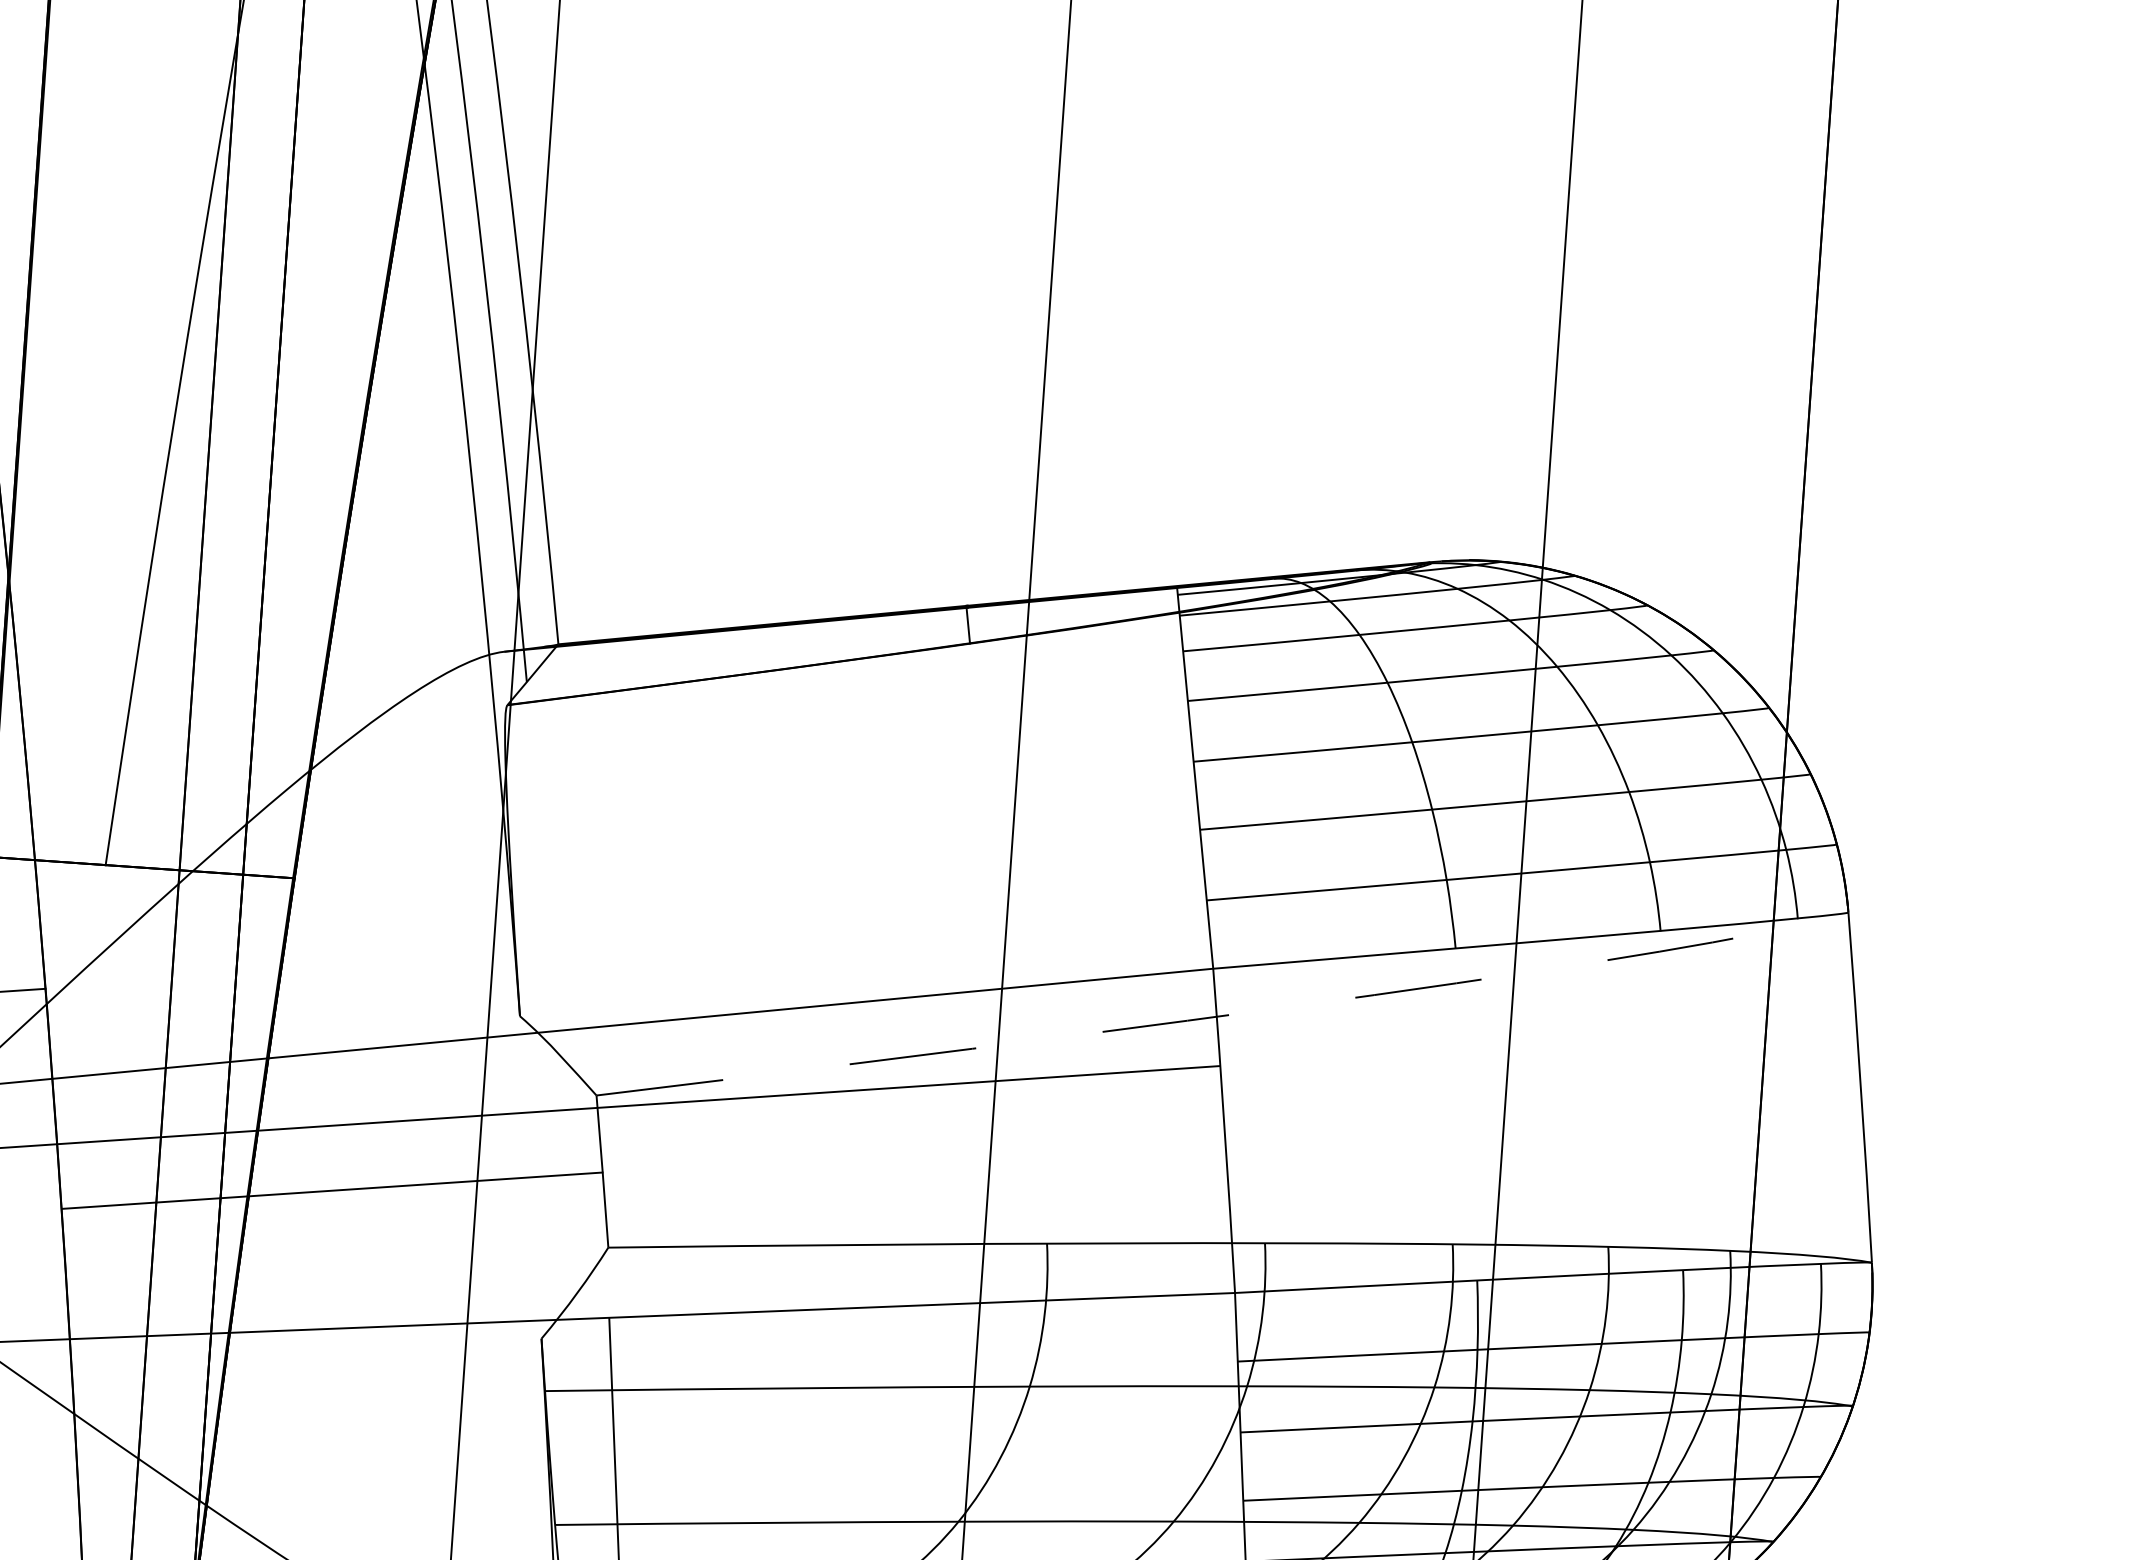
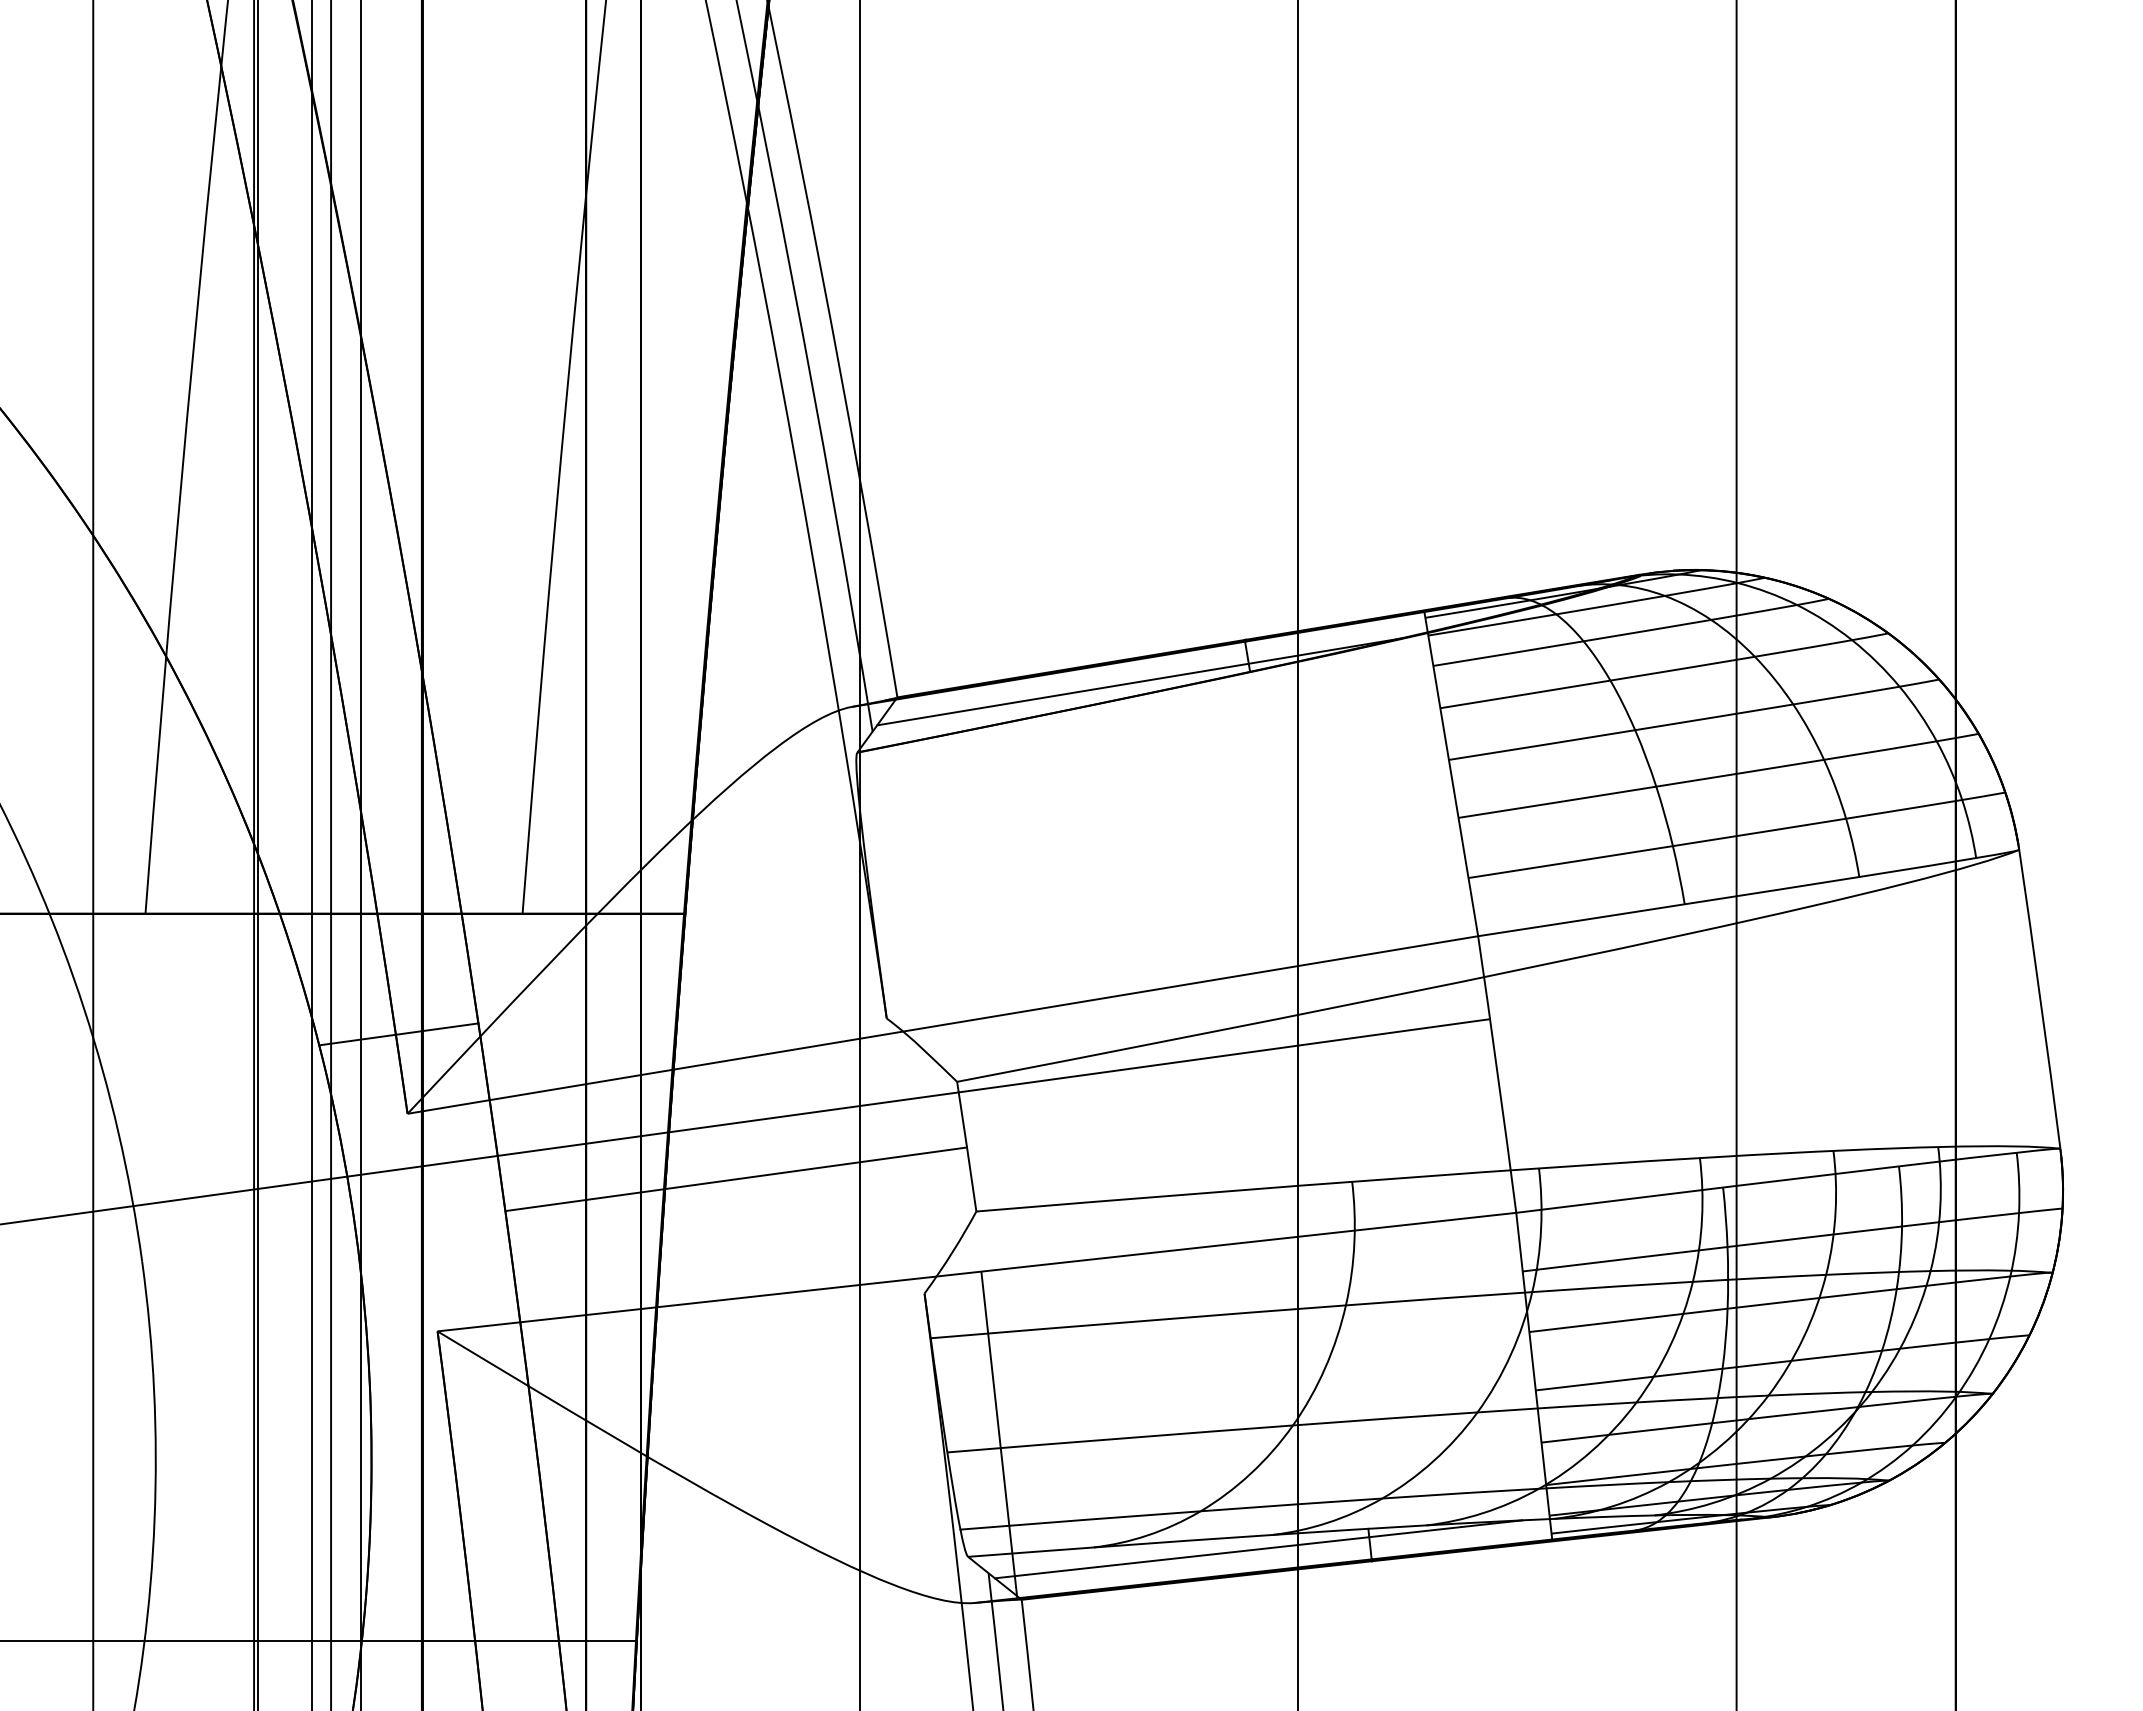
line: (839, 645) -> (1138, 681), added
arc: (1242, 1013) -> (1505, 972), dashed -> solid

